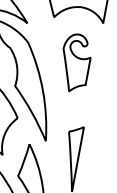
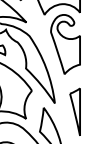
part: (75, 63) -> (65, 44), size x1.43

